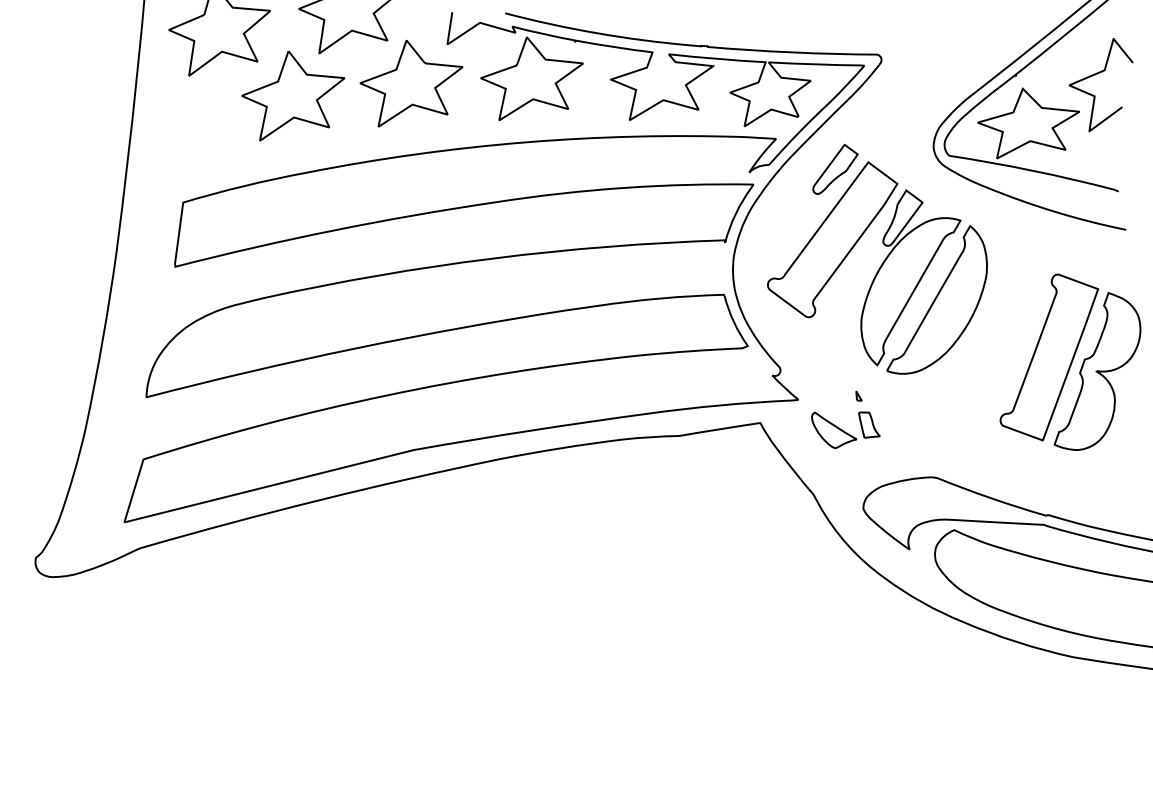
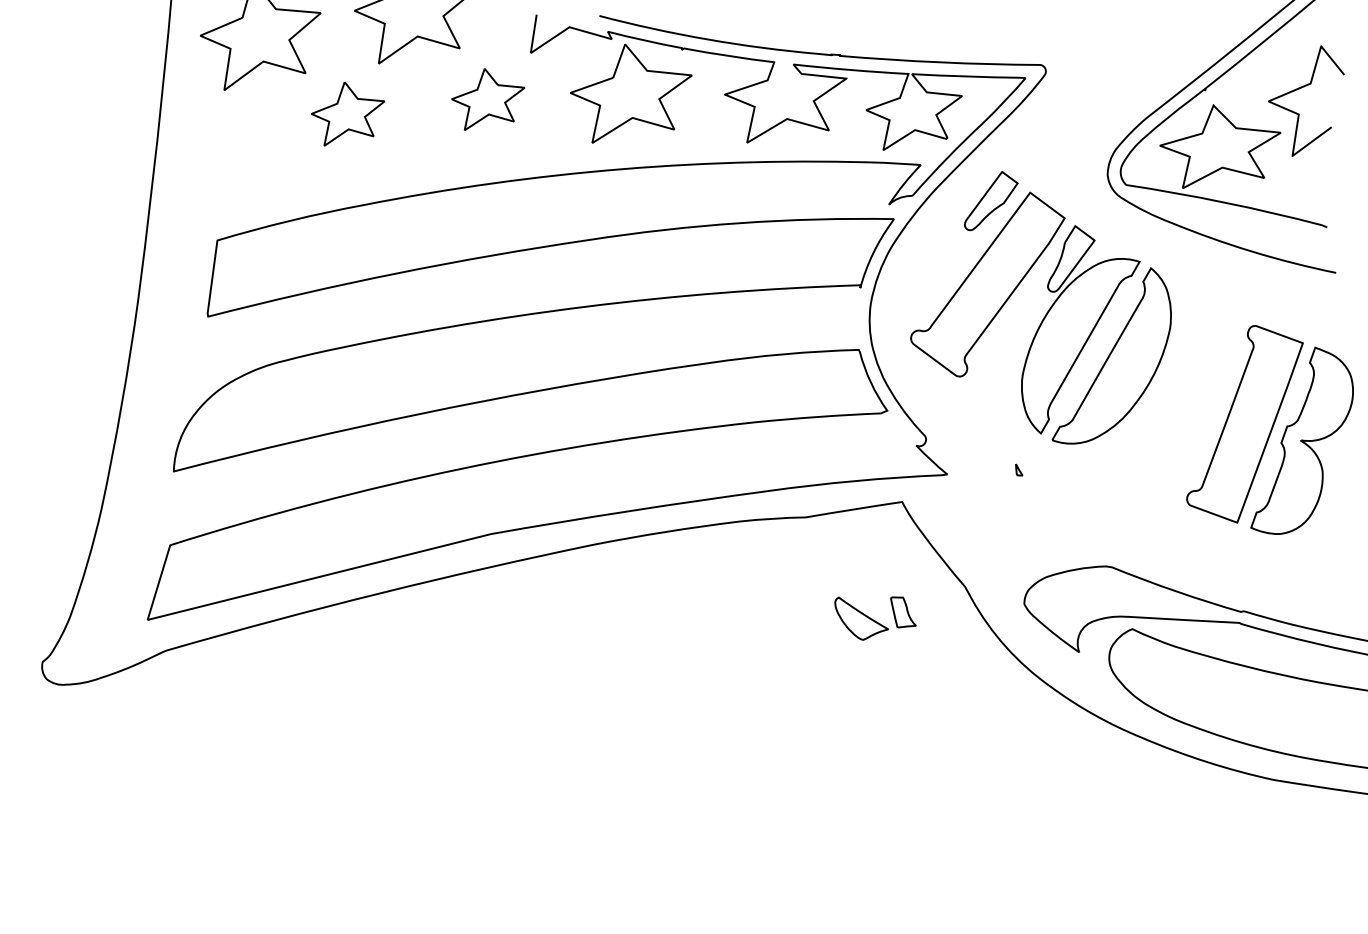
part: (411, 83) -> (488, 99), size x0.6
part: (293, 95) -> (348, 113), size x0.6
part: (845, 430) -> (875, 618), moved

